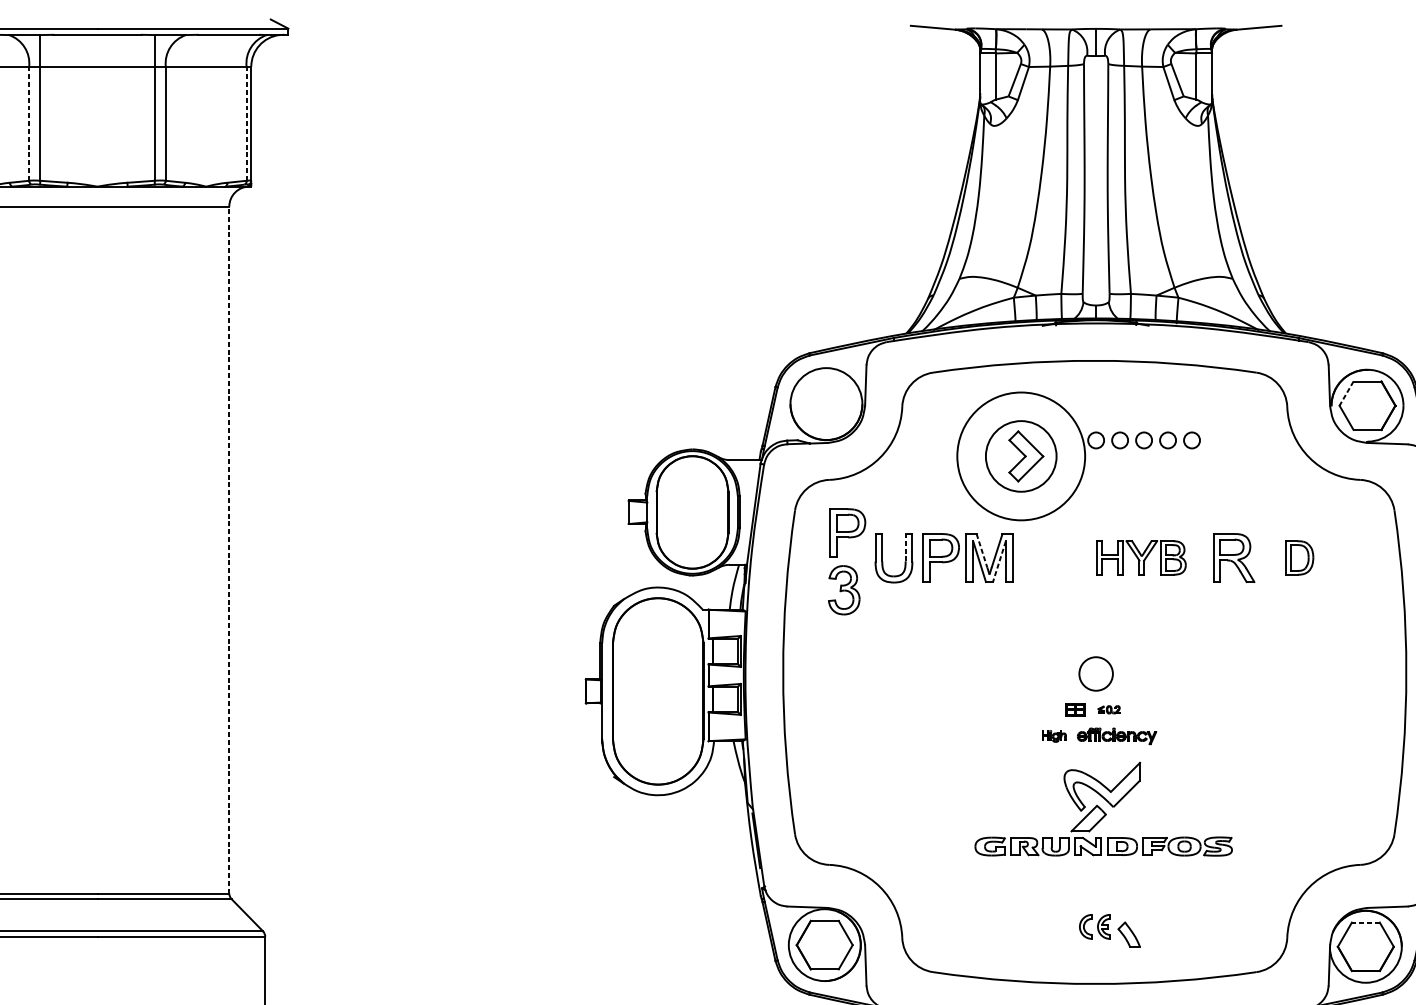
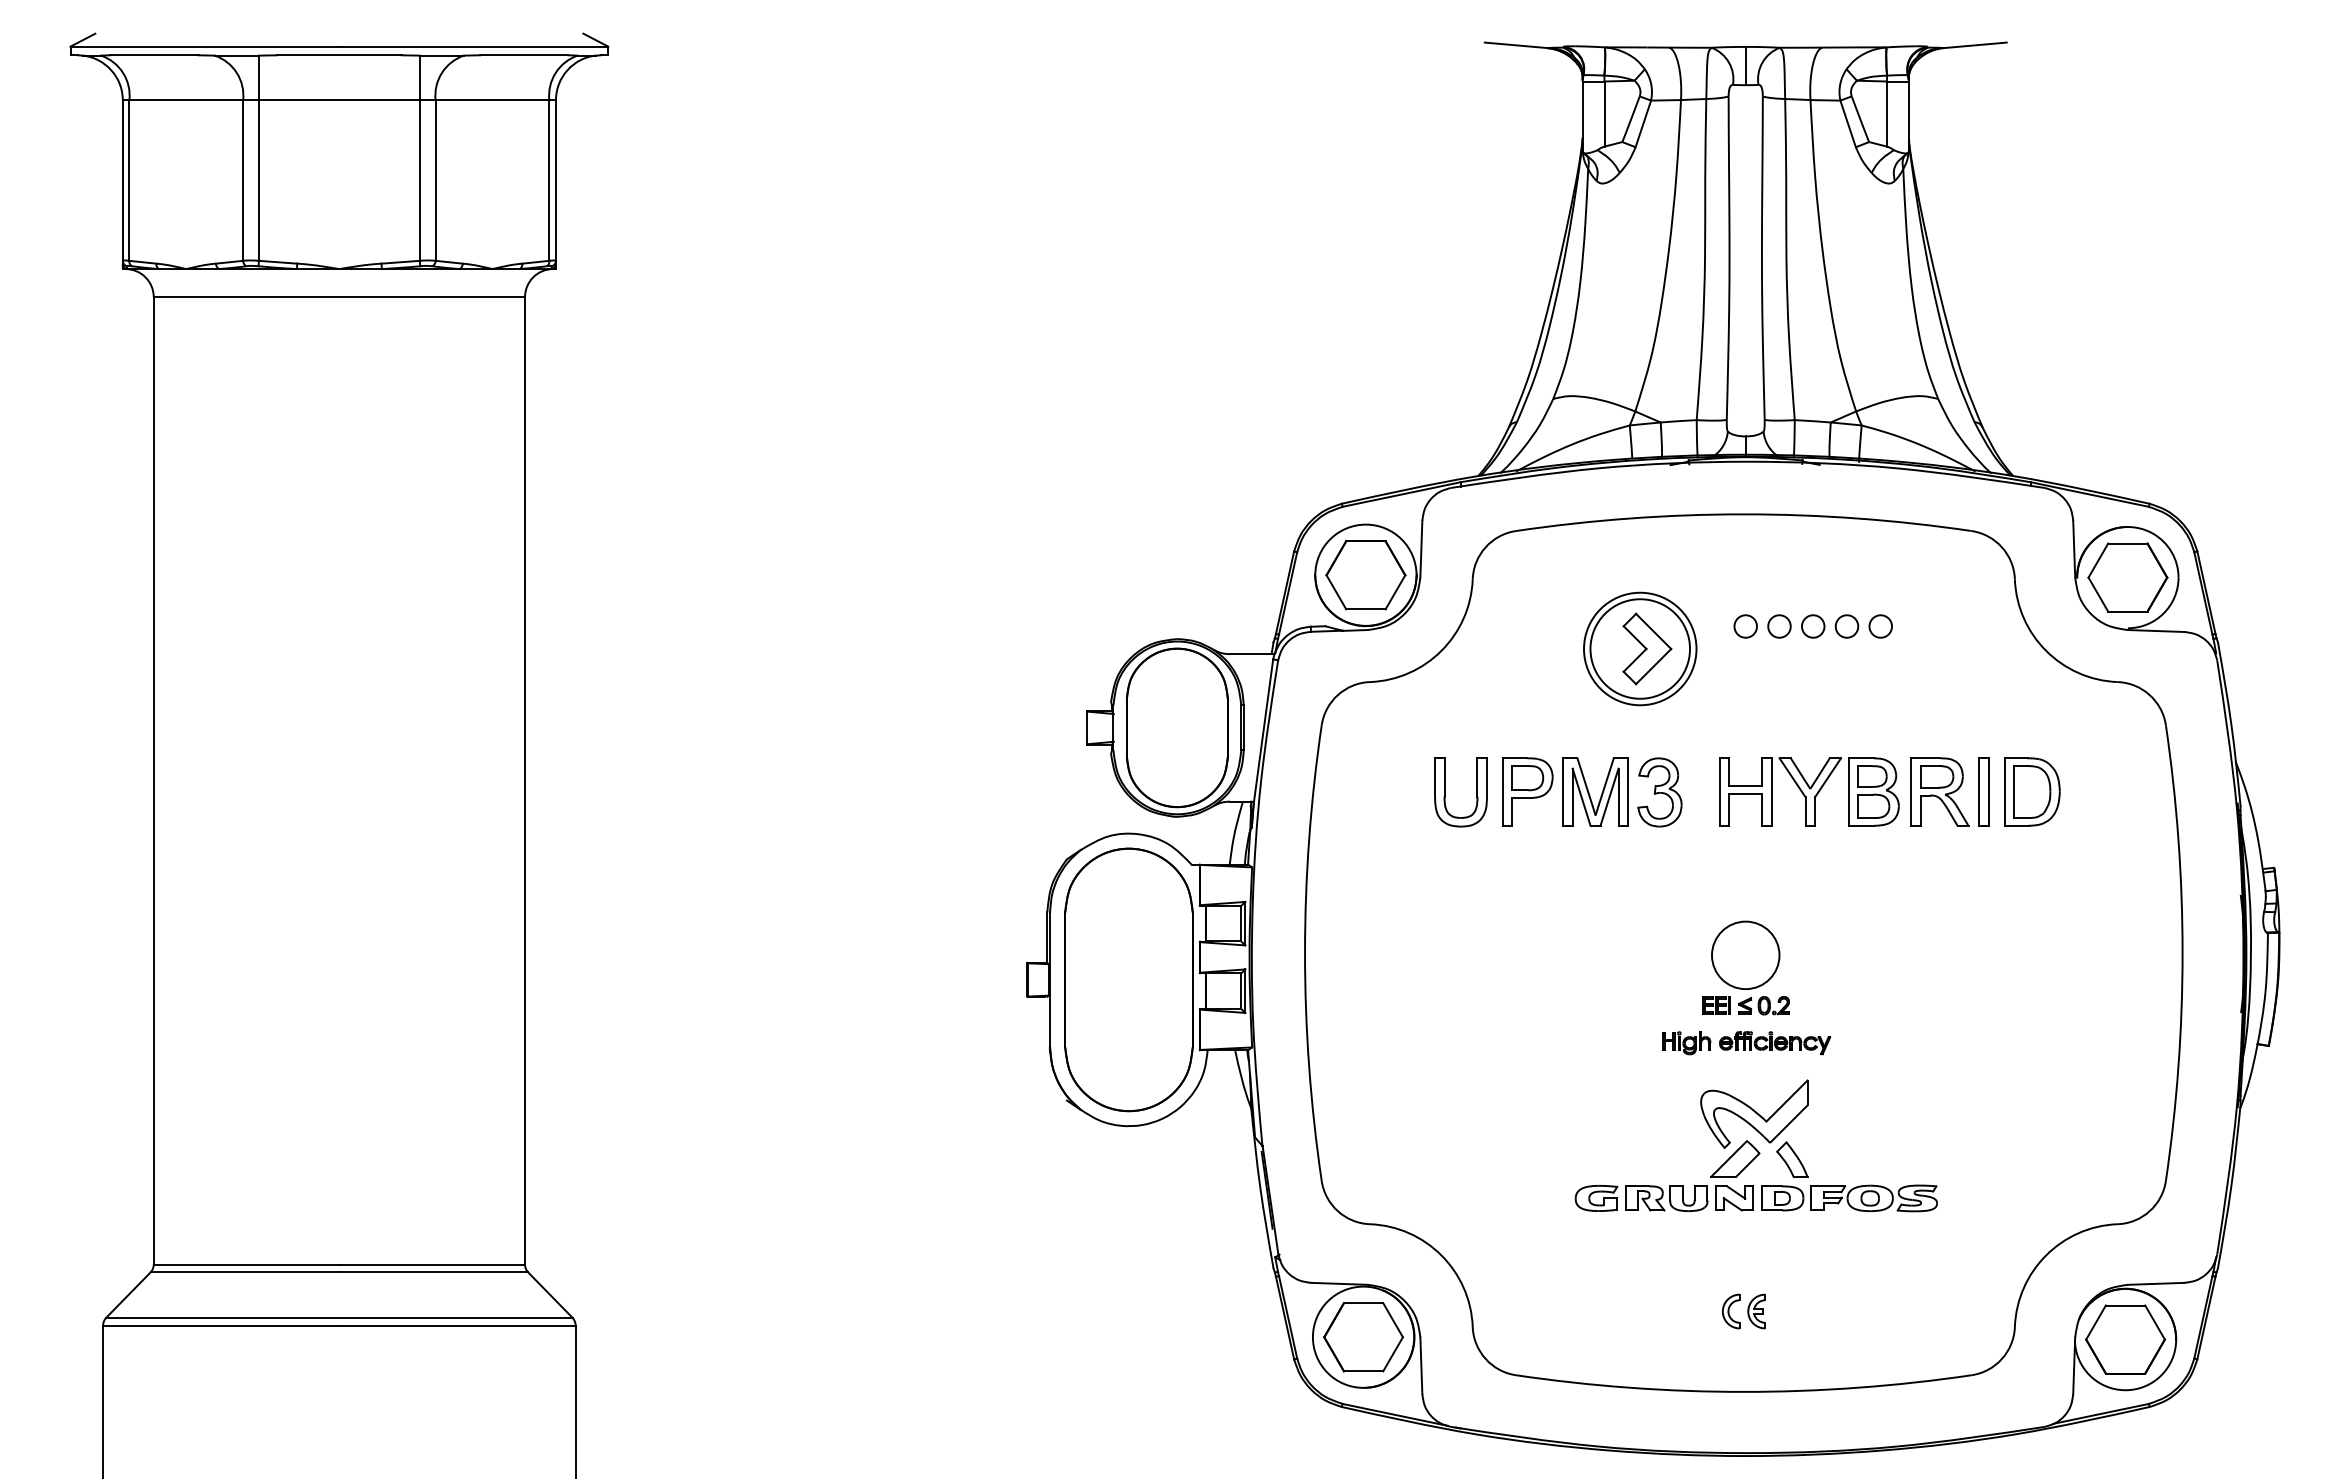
line: (29, 123) -> (243, 180), dashed -> solid
line: (246, 123) -> (549, 180), dashed -> solid
line: (1346, 393) -> (2098, 560), dashed -> solid
part: (826, 404) -> (1365, 575), added
circle: (1021, 456) -> (1640, 648), size x0.62
part: (847, 532) -> (1395, 756), removed
line: (905, 547) -> (1477, 777), dashed -> solid
line: (229, 549) -> (525, 780), dashed -> solid
line: (981, 551) -> (1584, 782), dashed -> solid
part: (1141, 557) -> (1809, 791), size x1.43
part: (1264, 557) -> (1983, 791), added
part: (1299, 557) -> (2032, 791), size x1.43
line: (999, 561) -> (1609, 797), dashed -> solid
part: (843, 590) -> (1659, 792), moved
circle: (1095, 674) -> (1745, 955), size x1.43
part: (1108, 709) -> (1763, 1005), size x1.67
part: (1054, 736) -> (1686, 1043), size x1.43
line: (1365, 922) -> (2125, 1305), dashed -> solid
part: (1129, 934) -> (1792, 1159), moved

